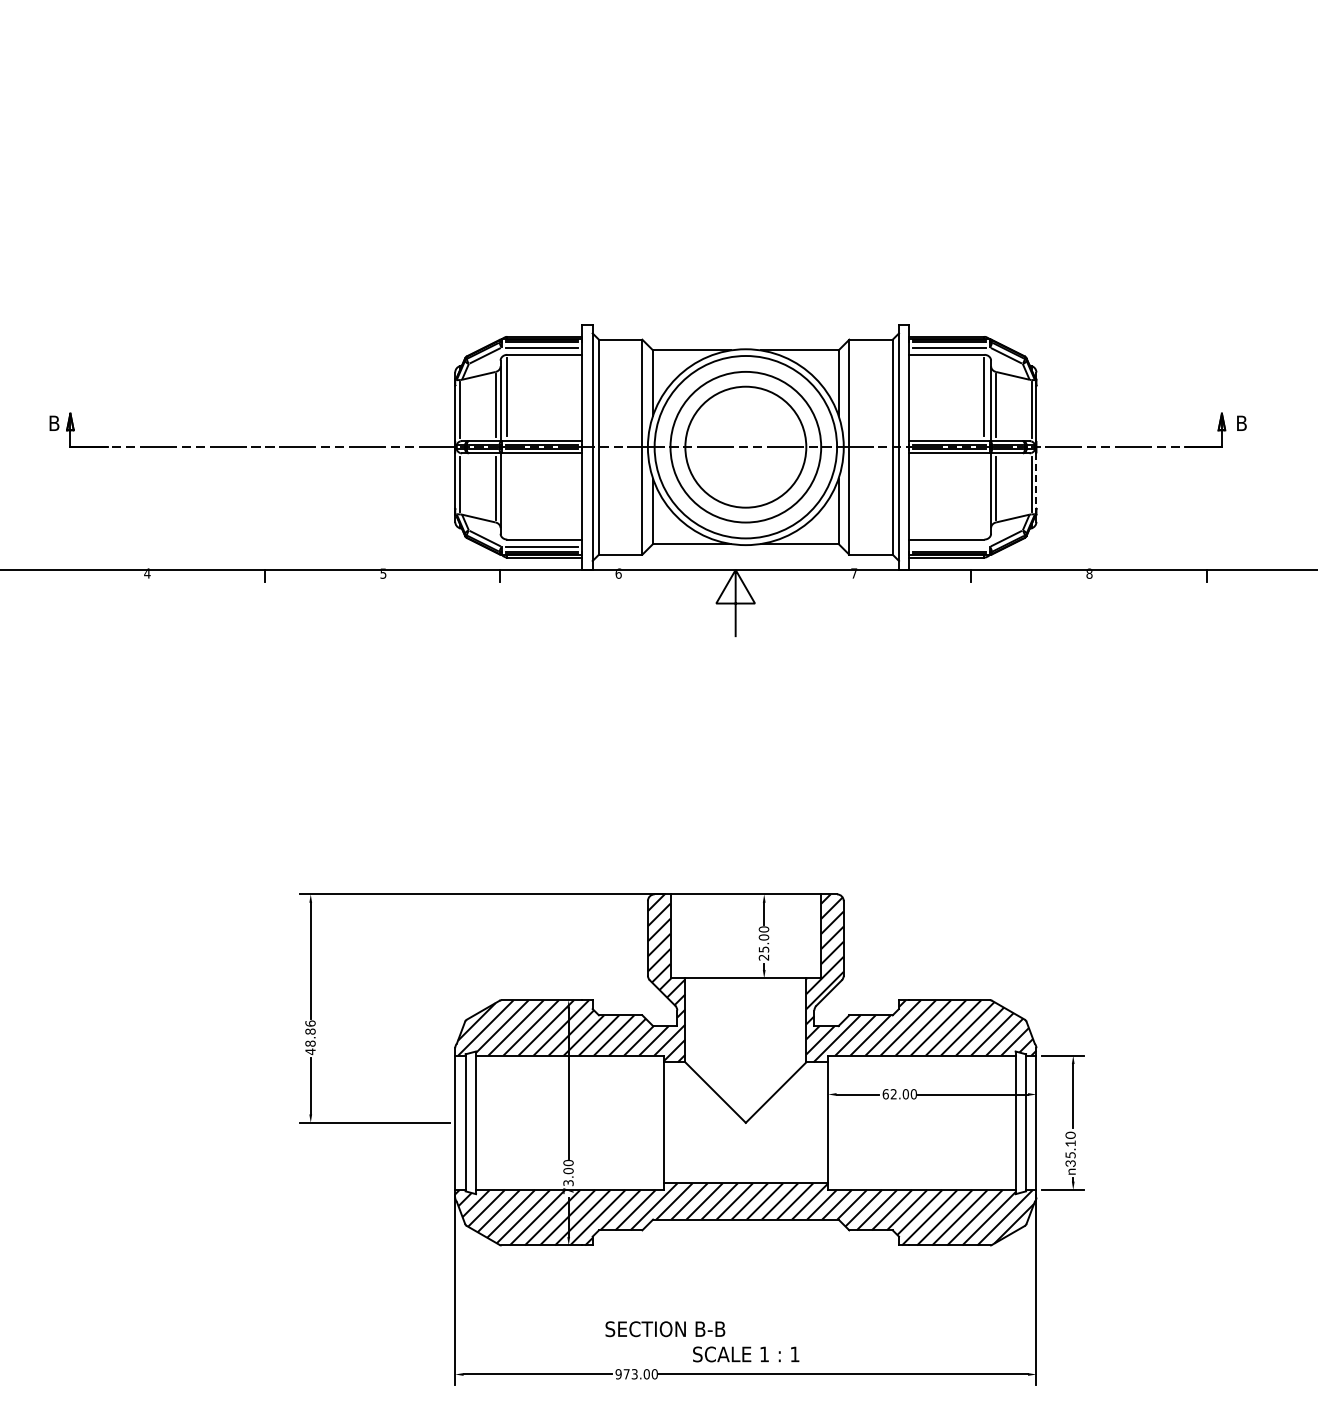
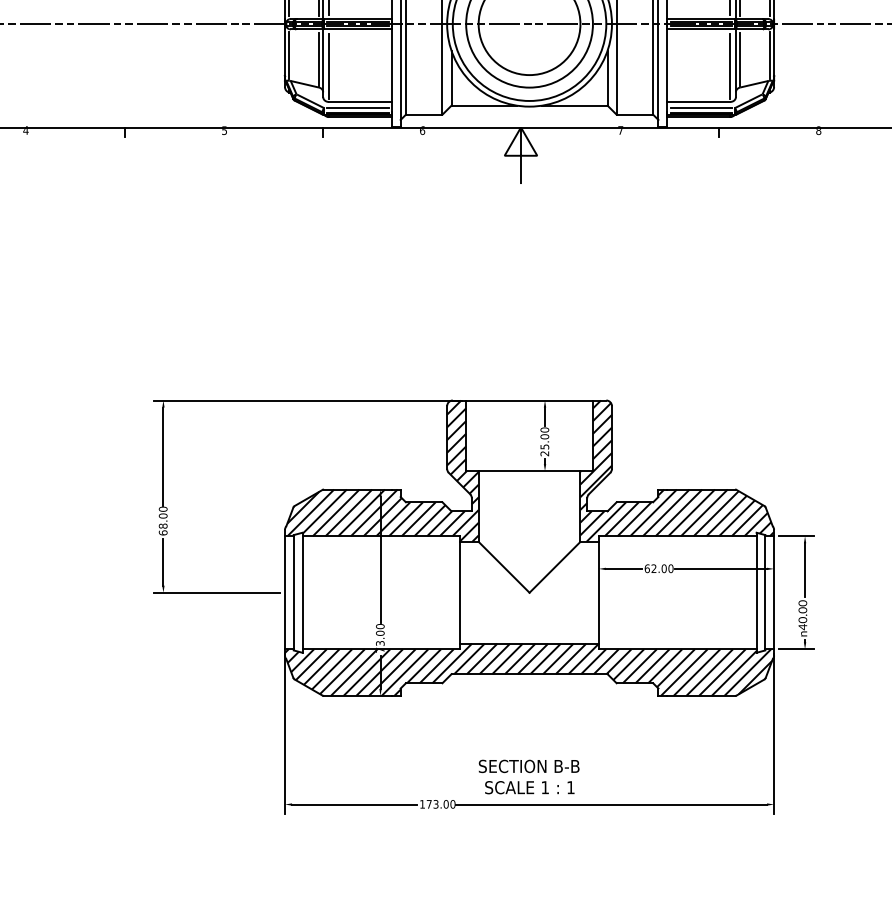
line: (1036, 481) -> (774, 53), dashed -> solid
line: (507, 497) -> (328, 66), added
line: (984, 497) -> (730, 66), added
line: (949, 546) -> (700, 107), added
text: (310, 1037) -> (163, 520), 48.86 -> 68.00
text: (1070, 1153) -> (802, 618), 35.10 -> 40.00
text: (665, 1329) -> (529, 766), moved
text: (618, 1374) -> (422, 804), 973.00 -> 173.00

